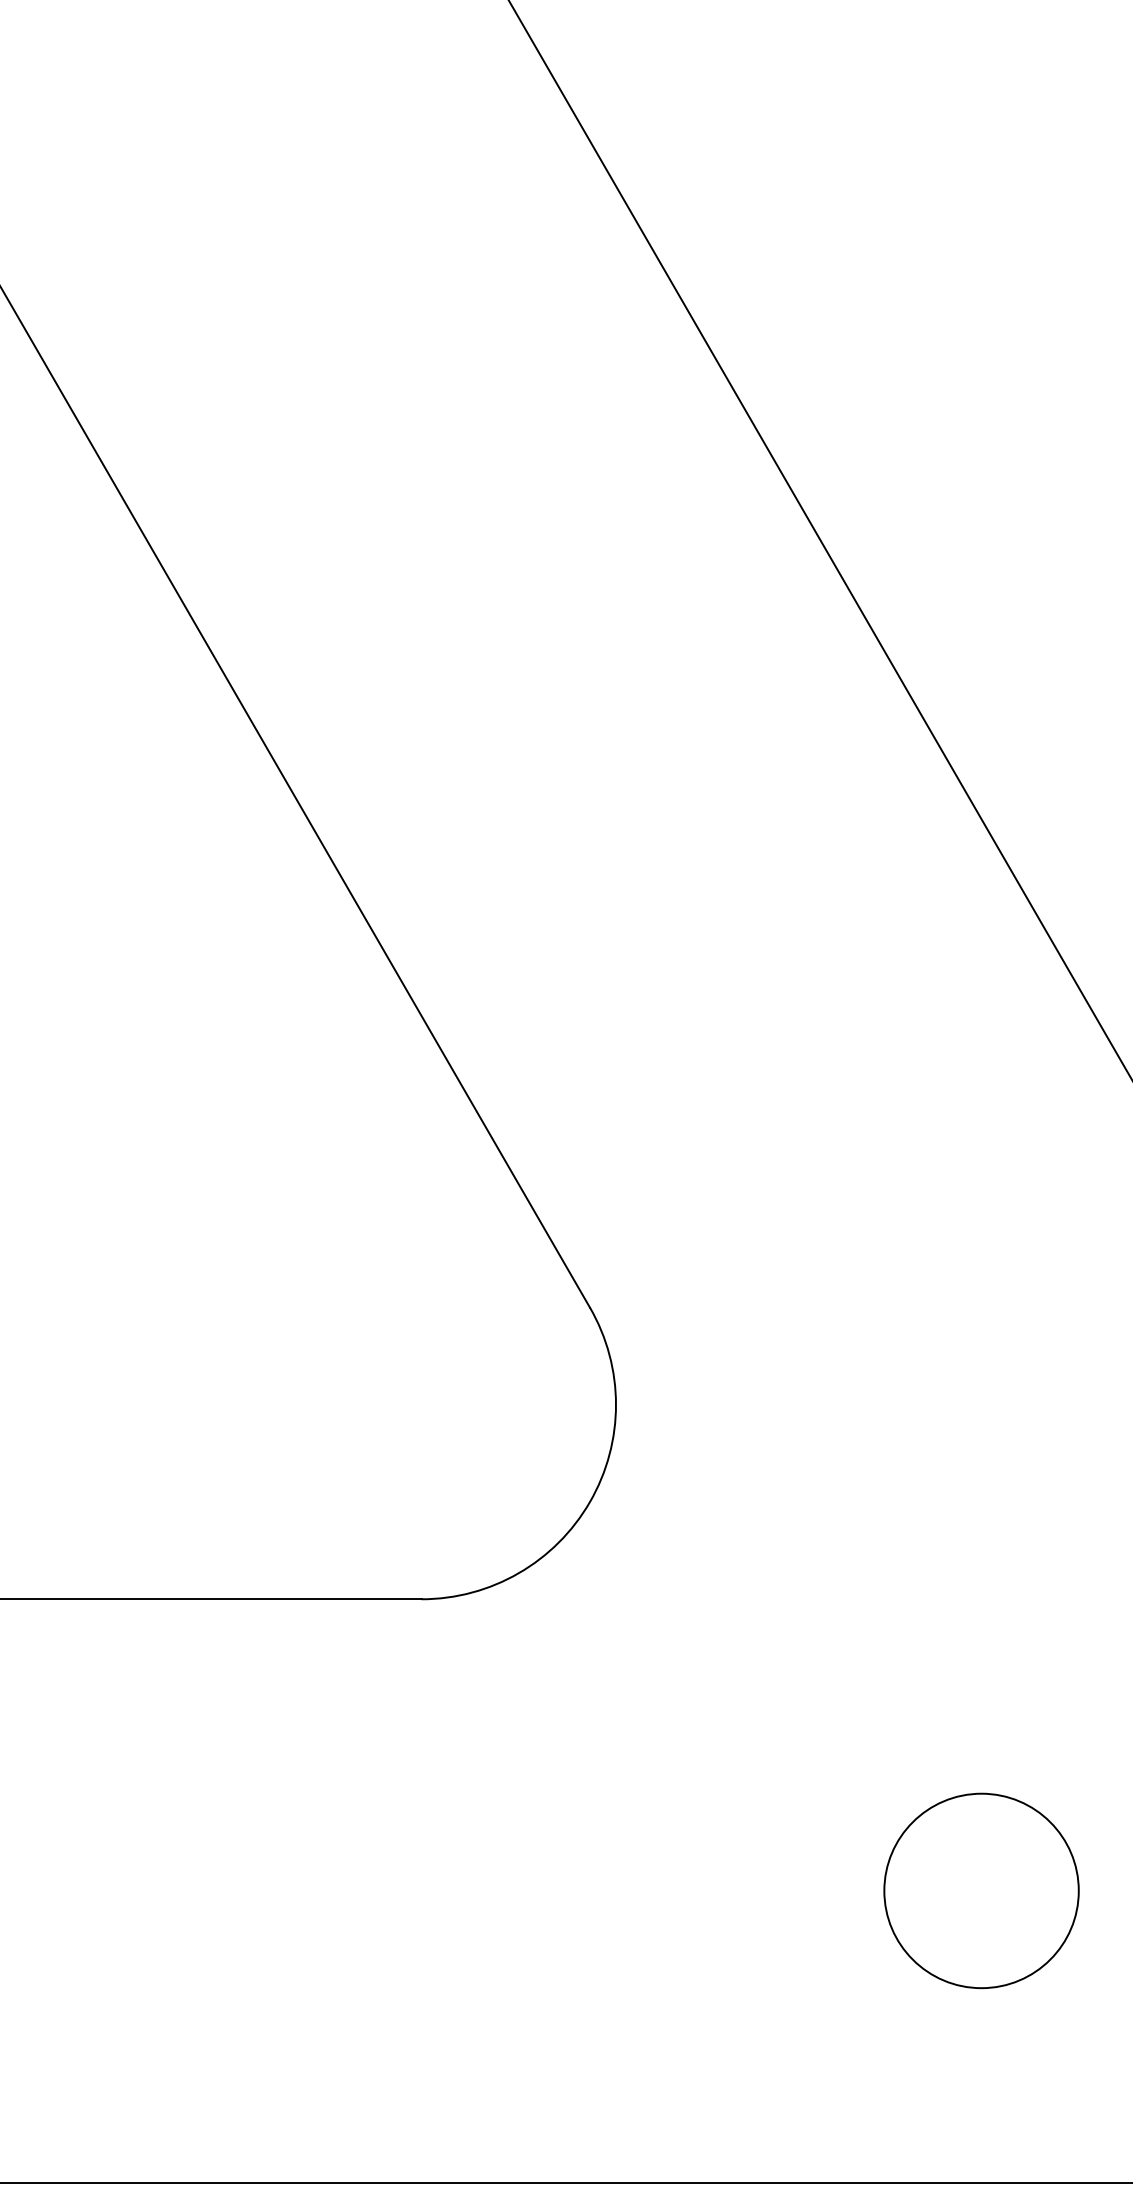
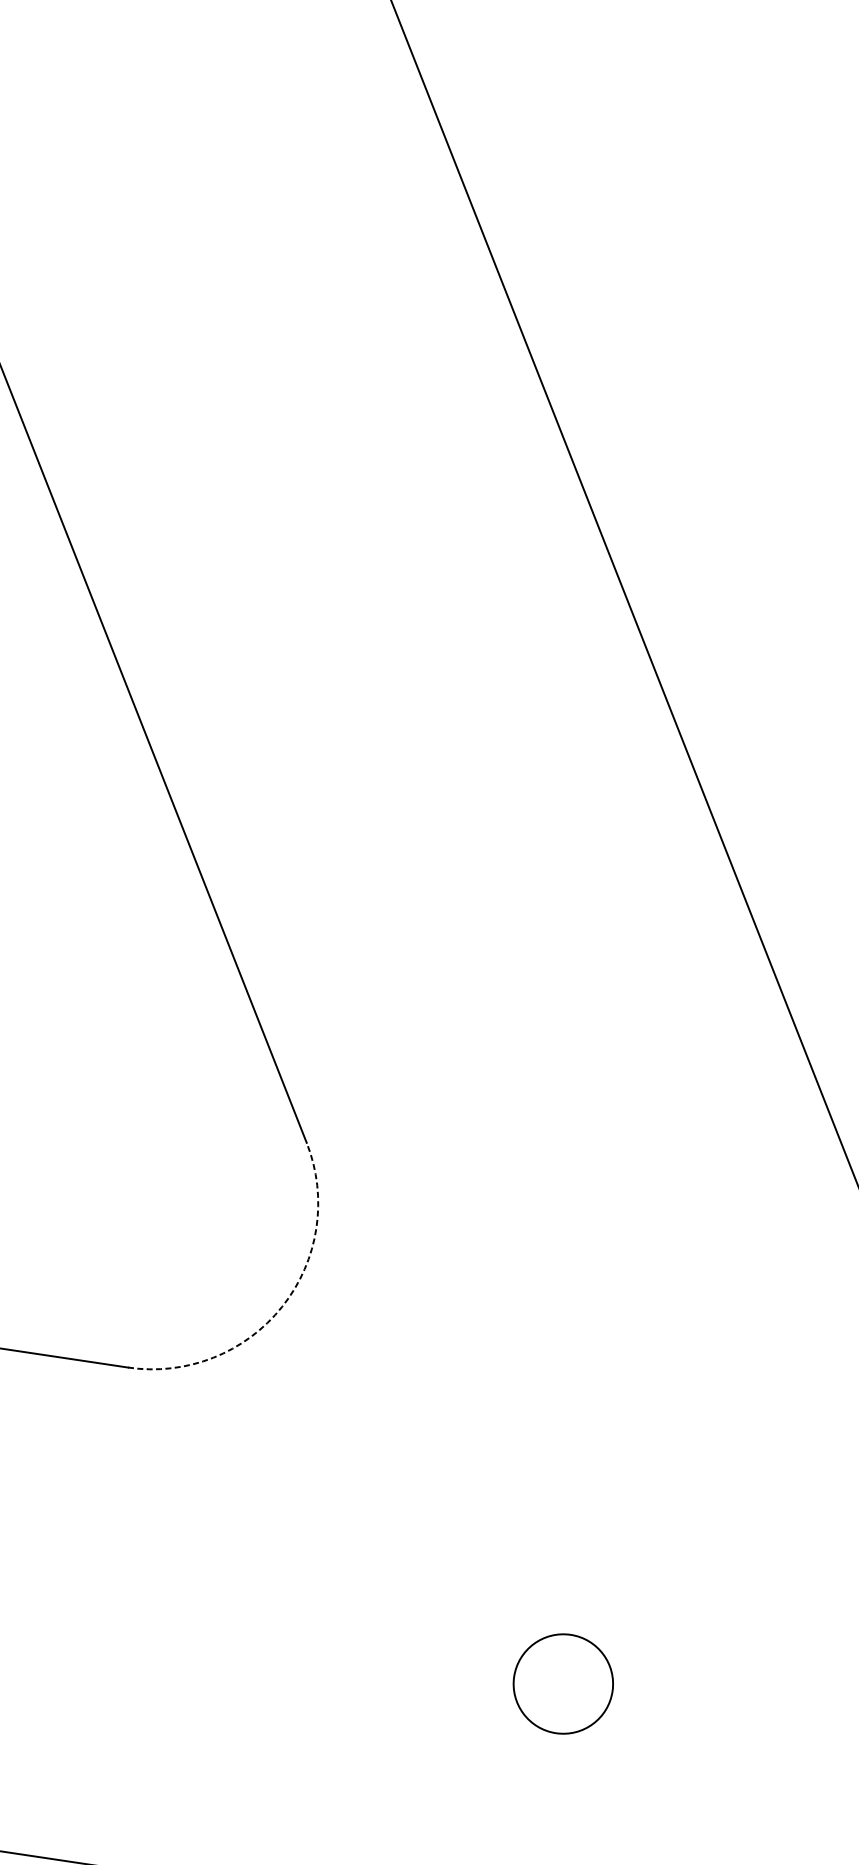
arc: (589, 1502) -> (281, 1307), solid -> dashed
circle: (981, 1890) -> (563, 1683), size x0.6

